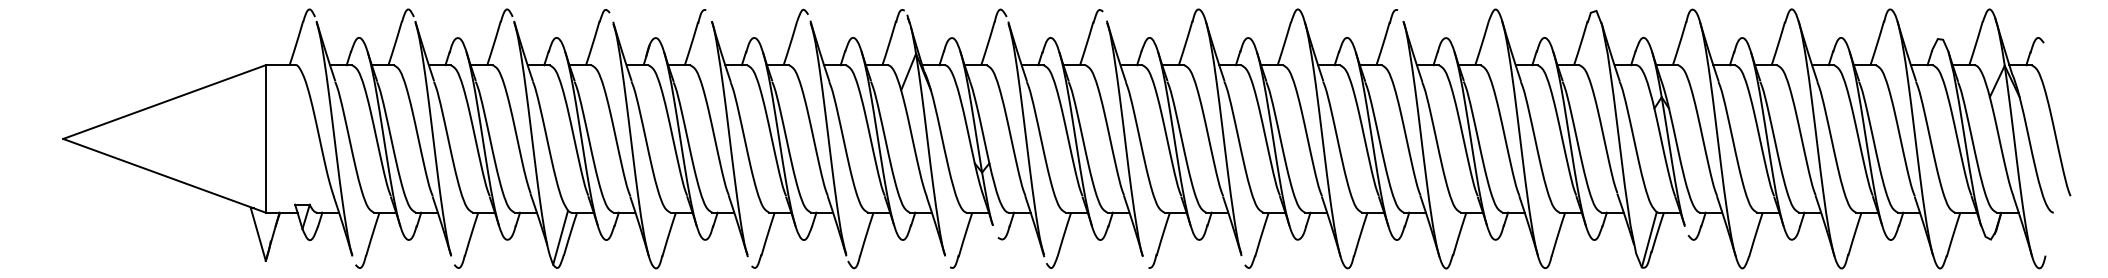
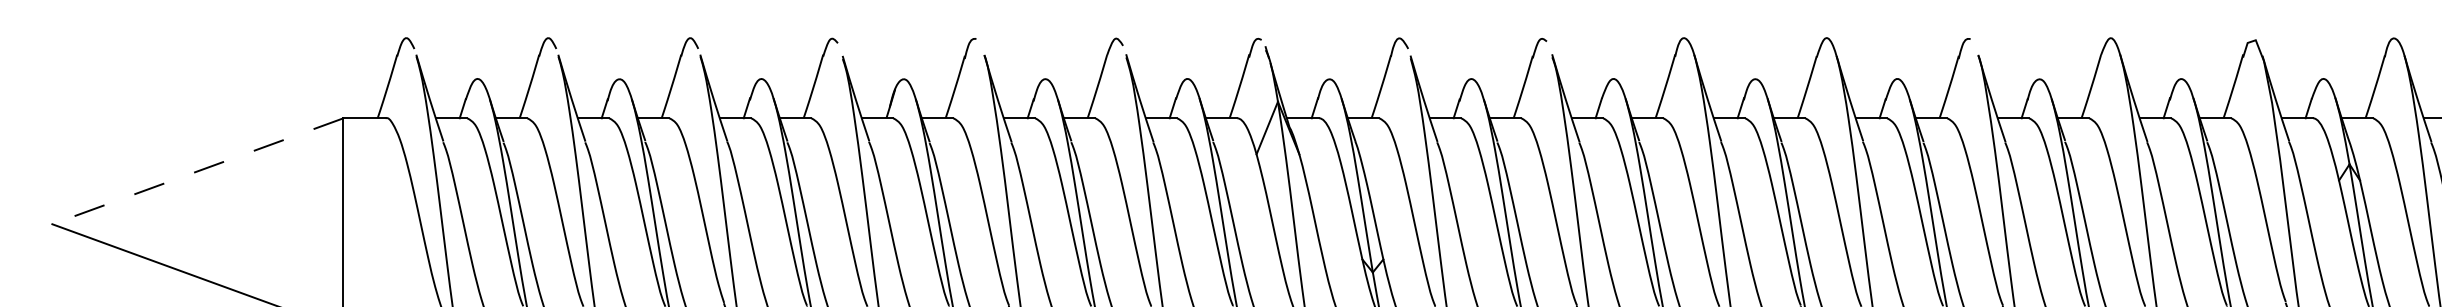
line: (164, 102) -> (197, 171), solid -> dashed

